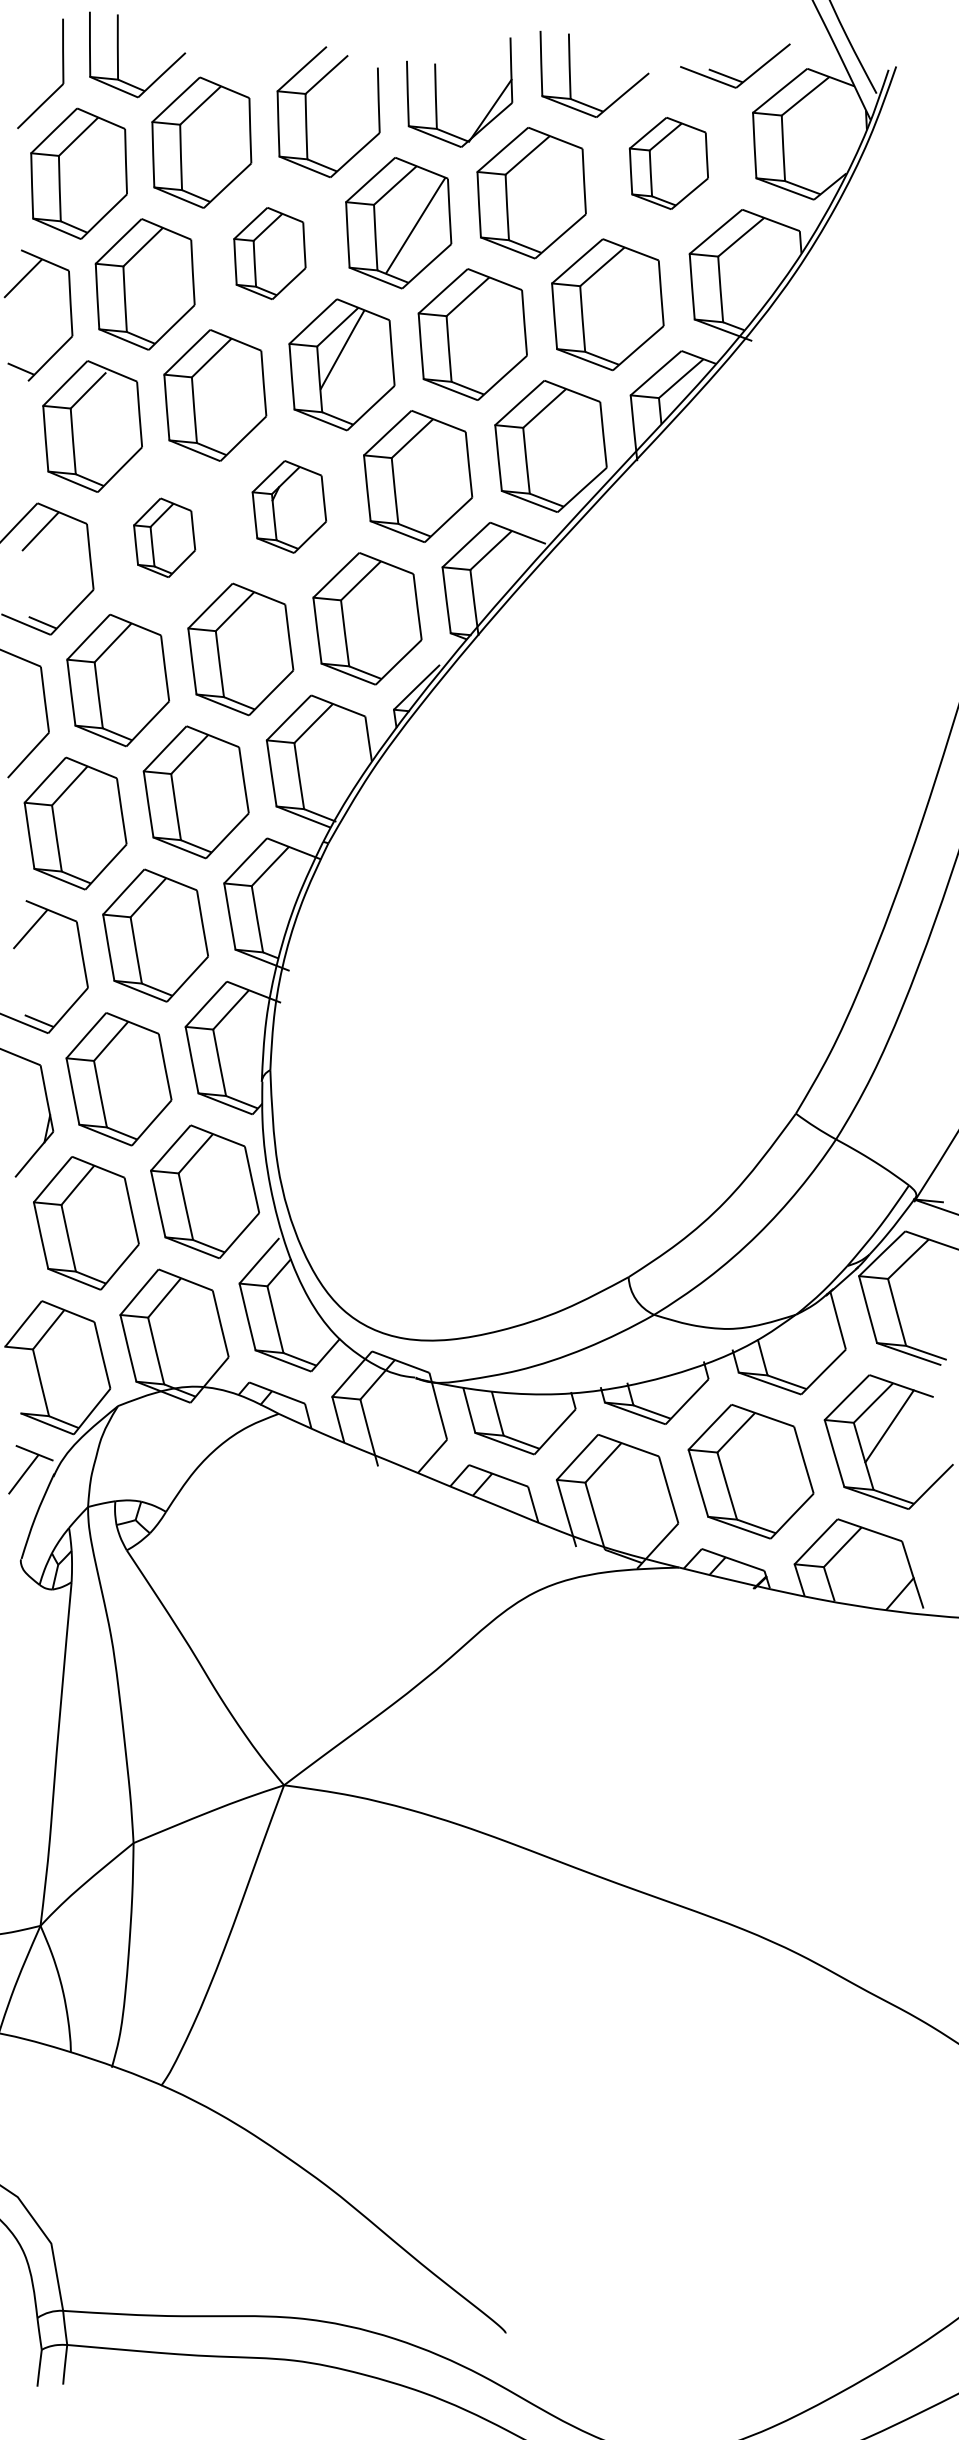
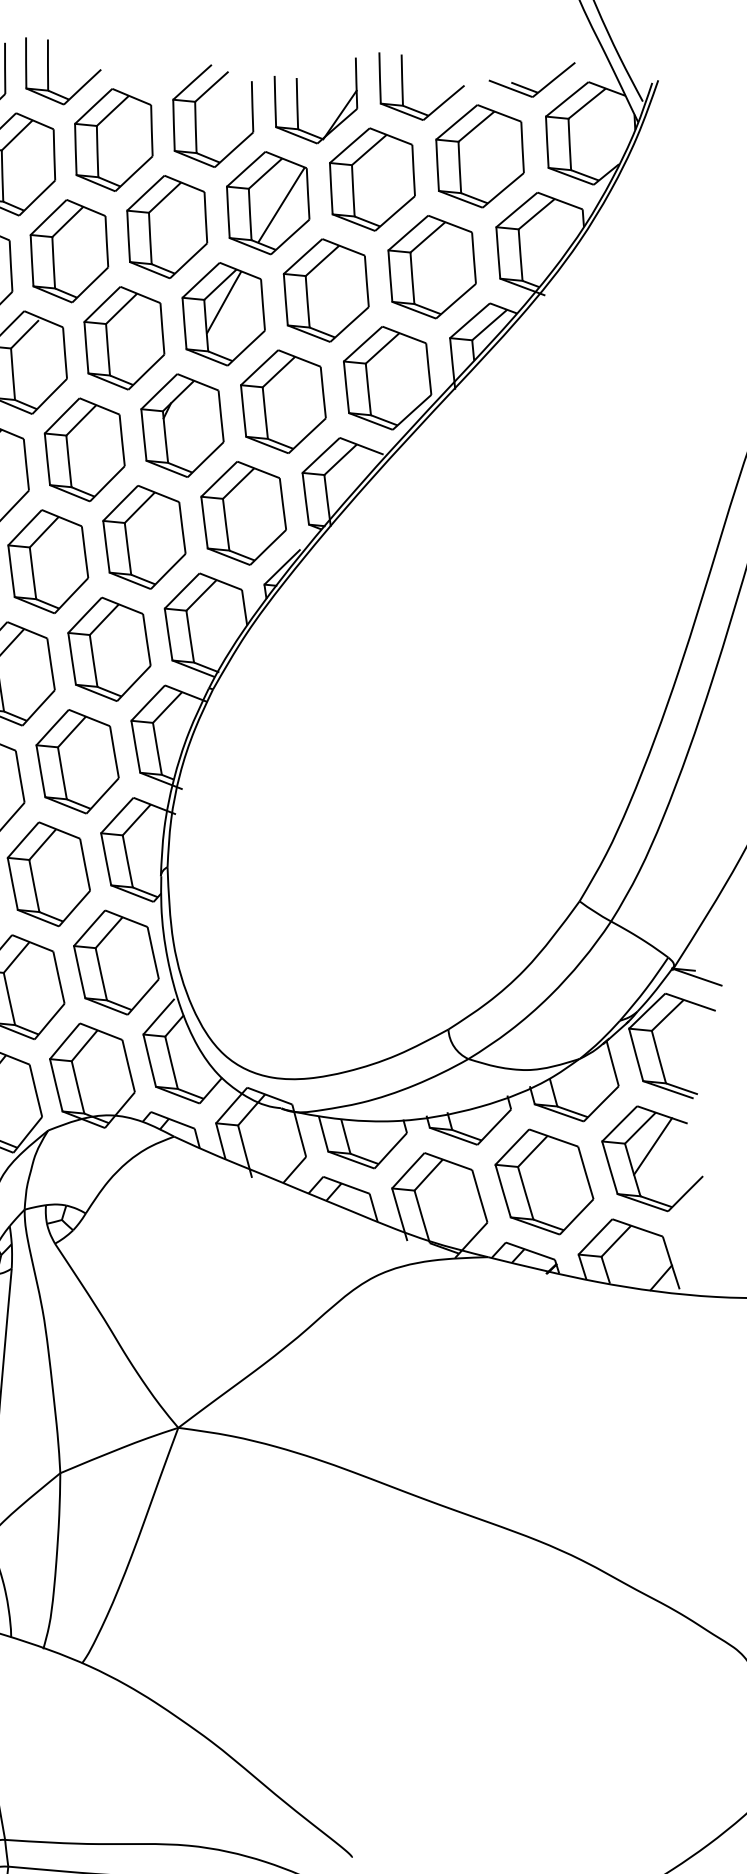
part: (668, 163) -> (479, 156), size x1.43
part: (269, 253) -> (166, 226), size x1.43
part: (289, 506) -> (182, 425), size x1.43
part: (164, 537) -> (84, 449), size x1.67

